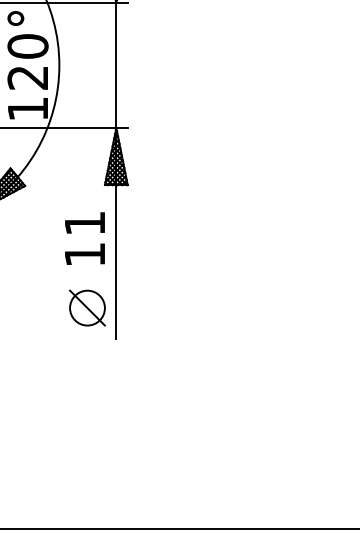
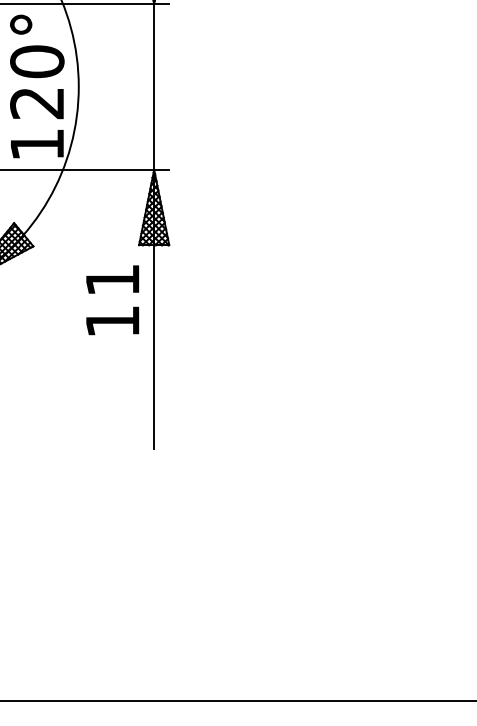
text: (84, 238) -> (112, 300), moved
part: (87, 307) -> (116, 407), removed

